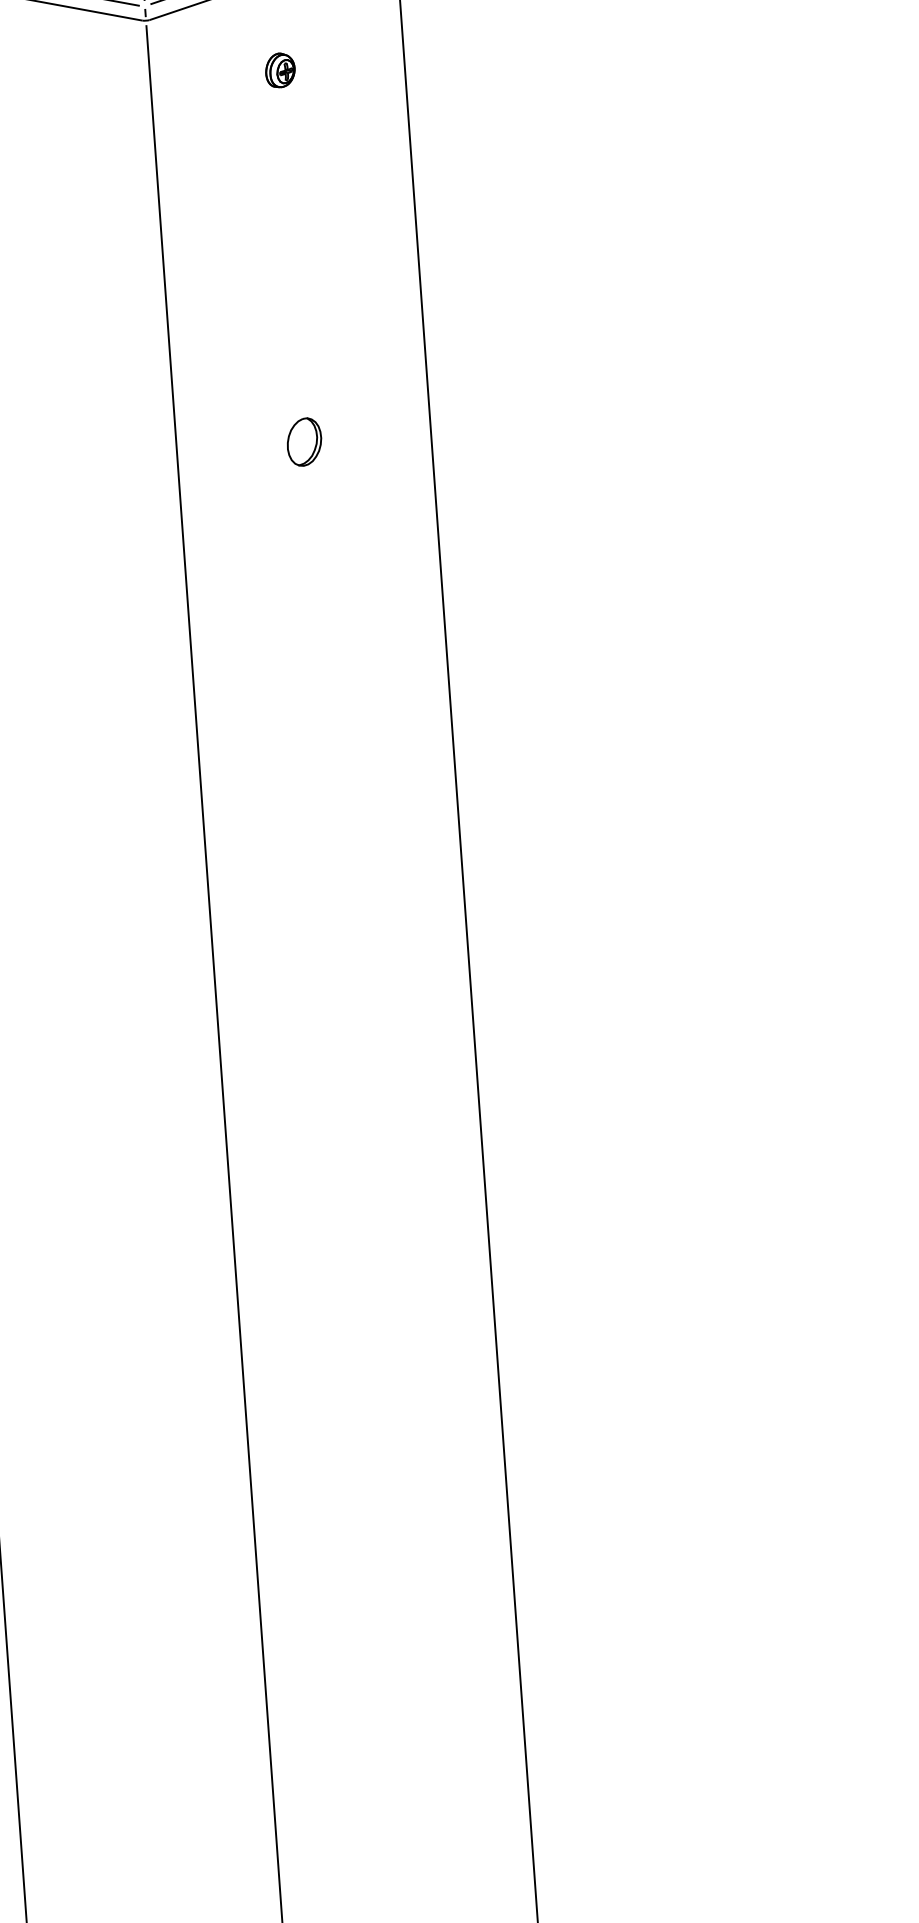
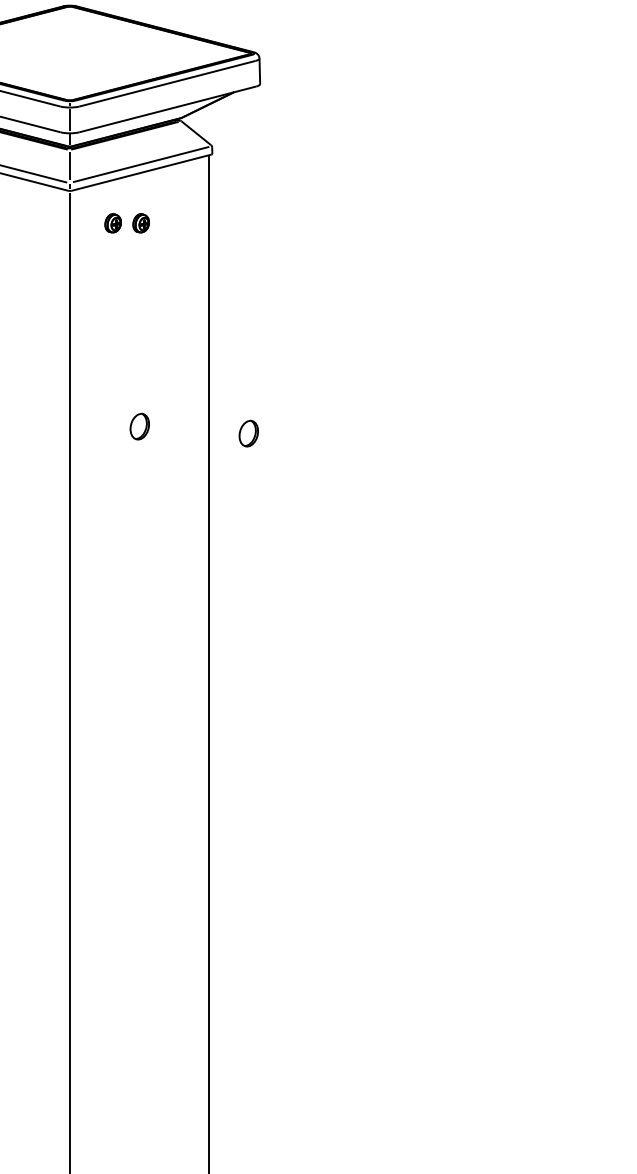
part: (227, 74) -> (112, 223), added
part: (503, 440) -> (248, 433), added

